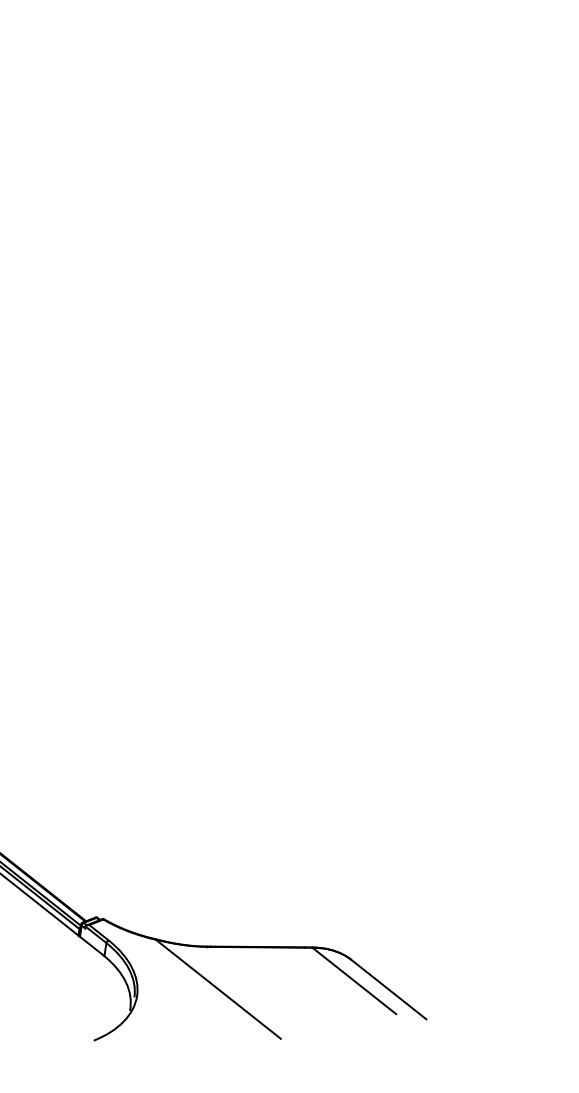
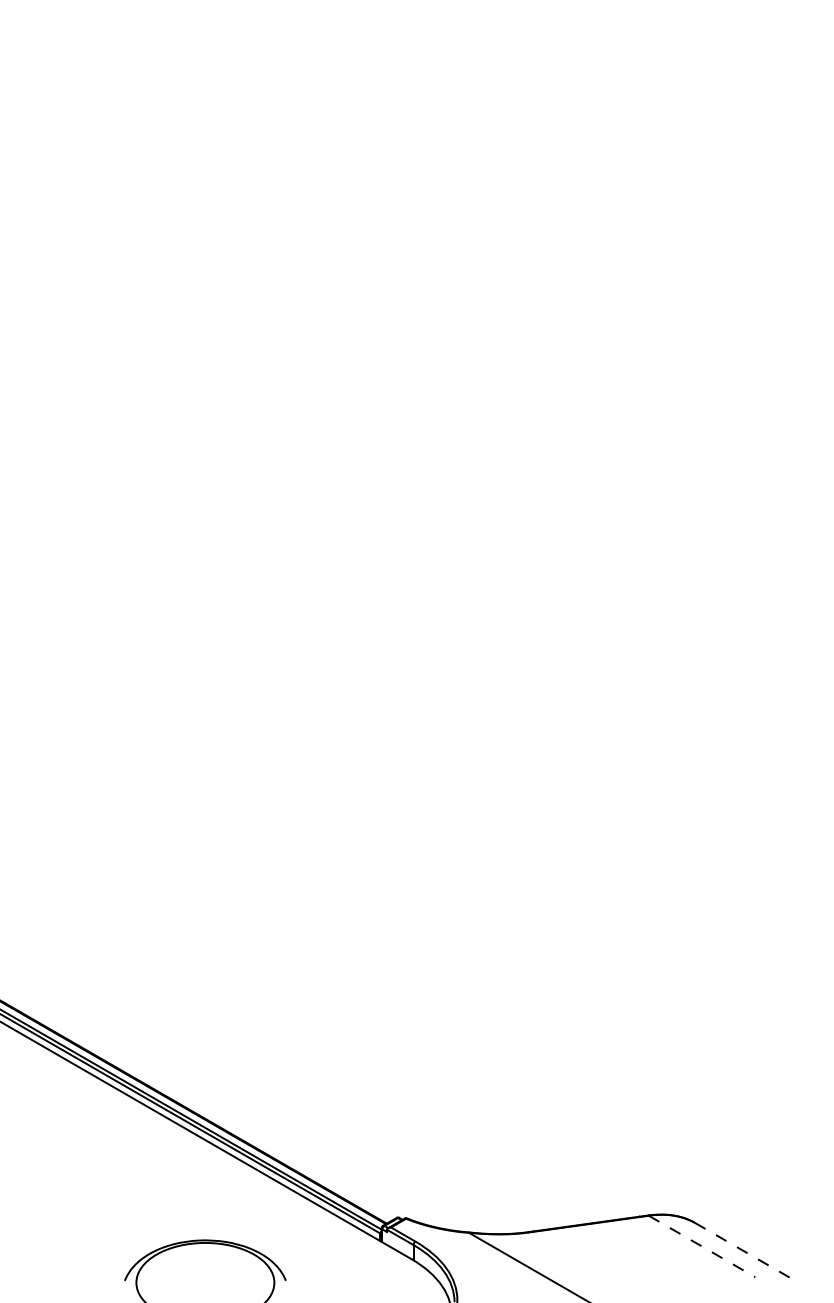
line: (354, 980) -> (702, 1246), solid -> dashed
line: (389, 989) -> (743, 1250), solid -> dashed

